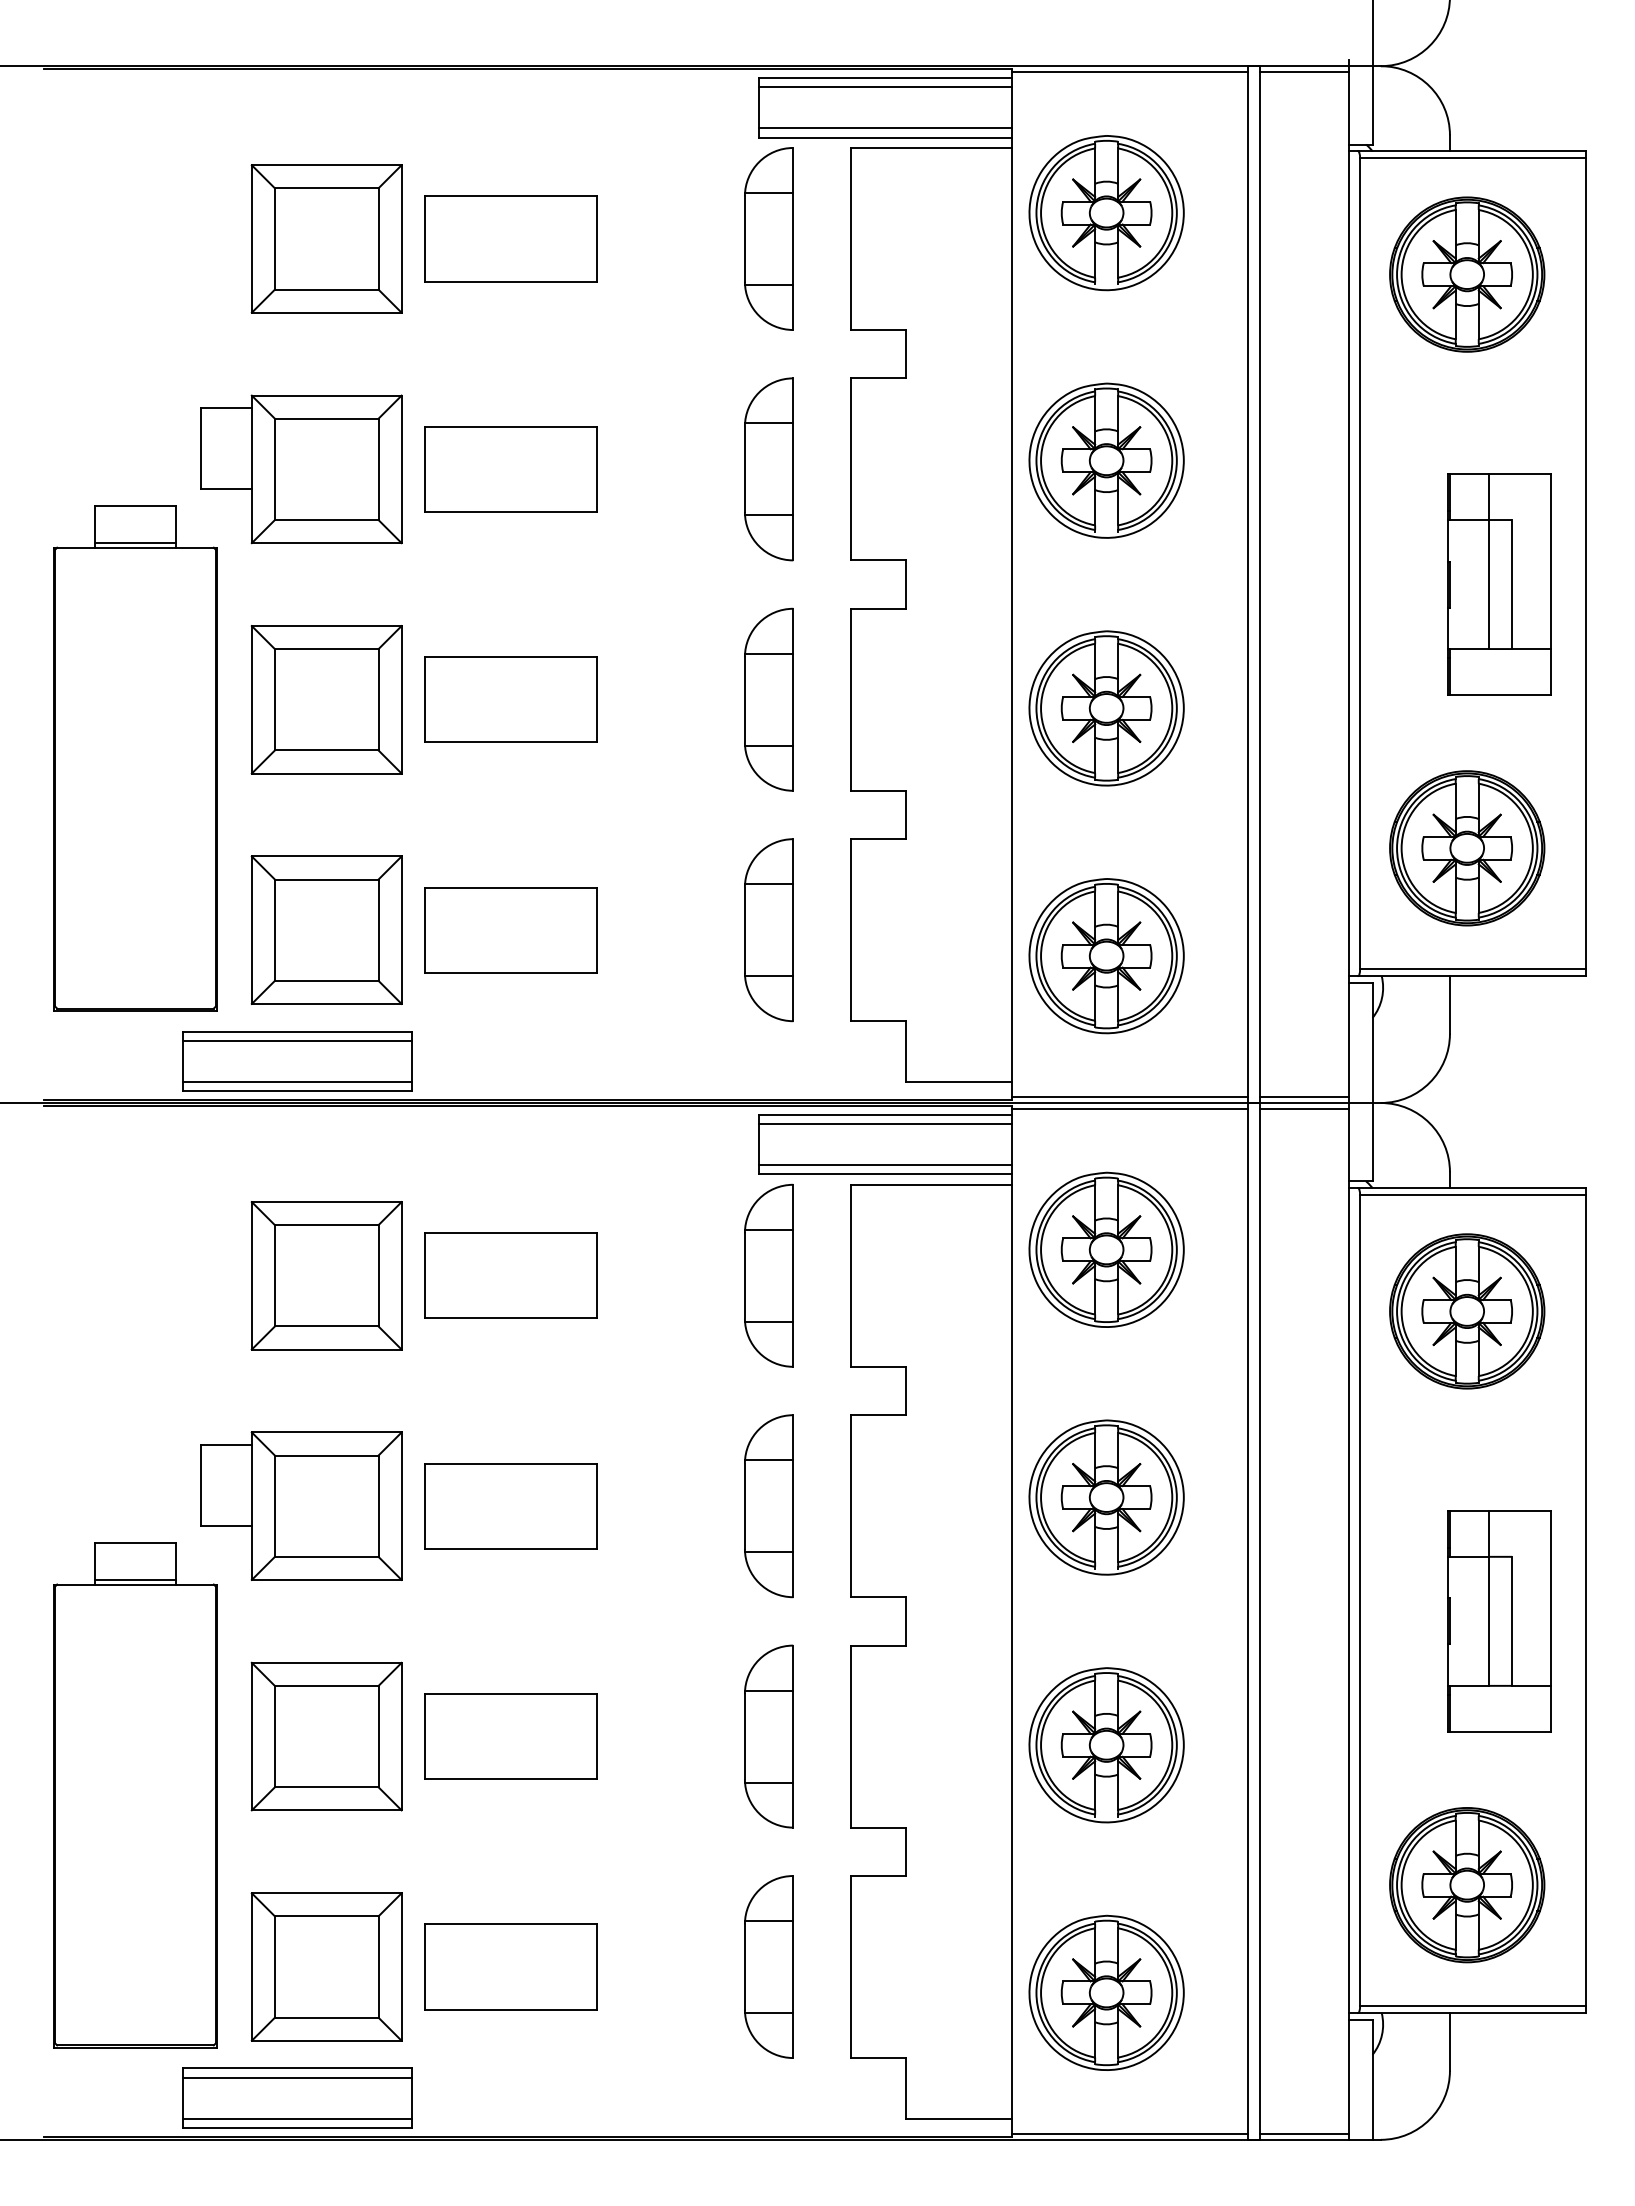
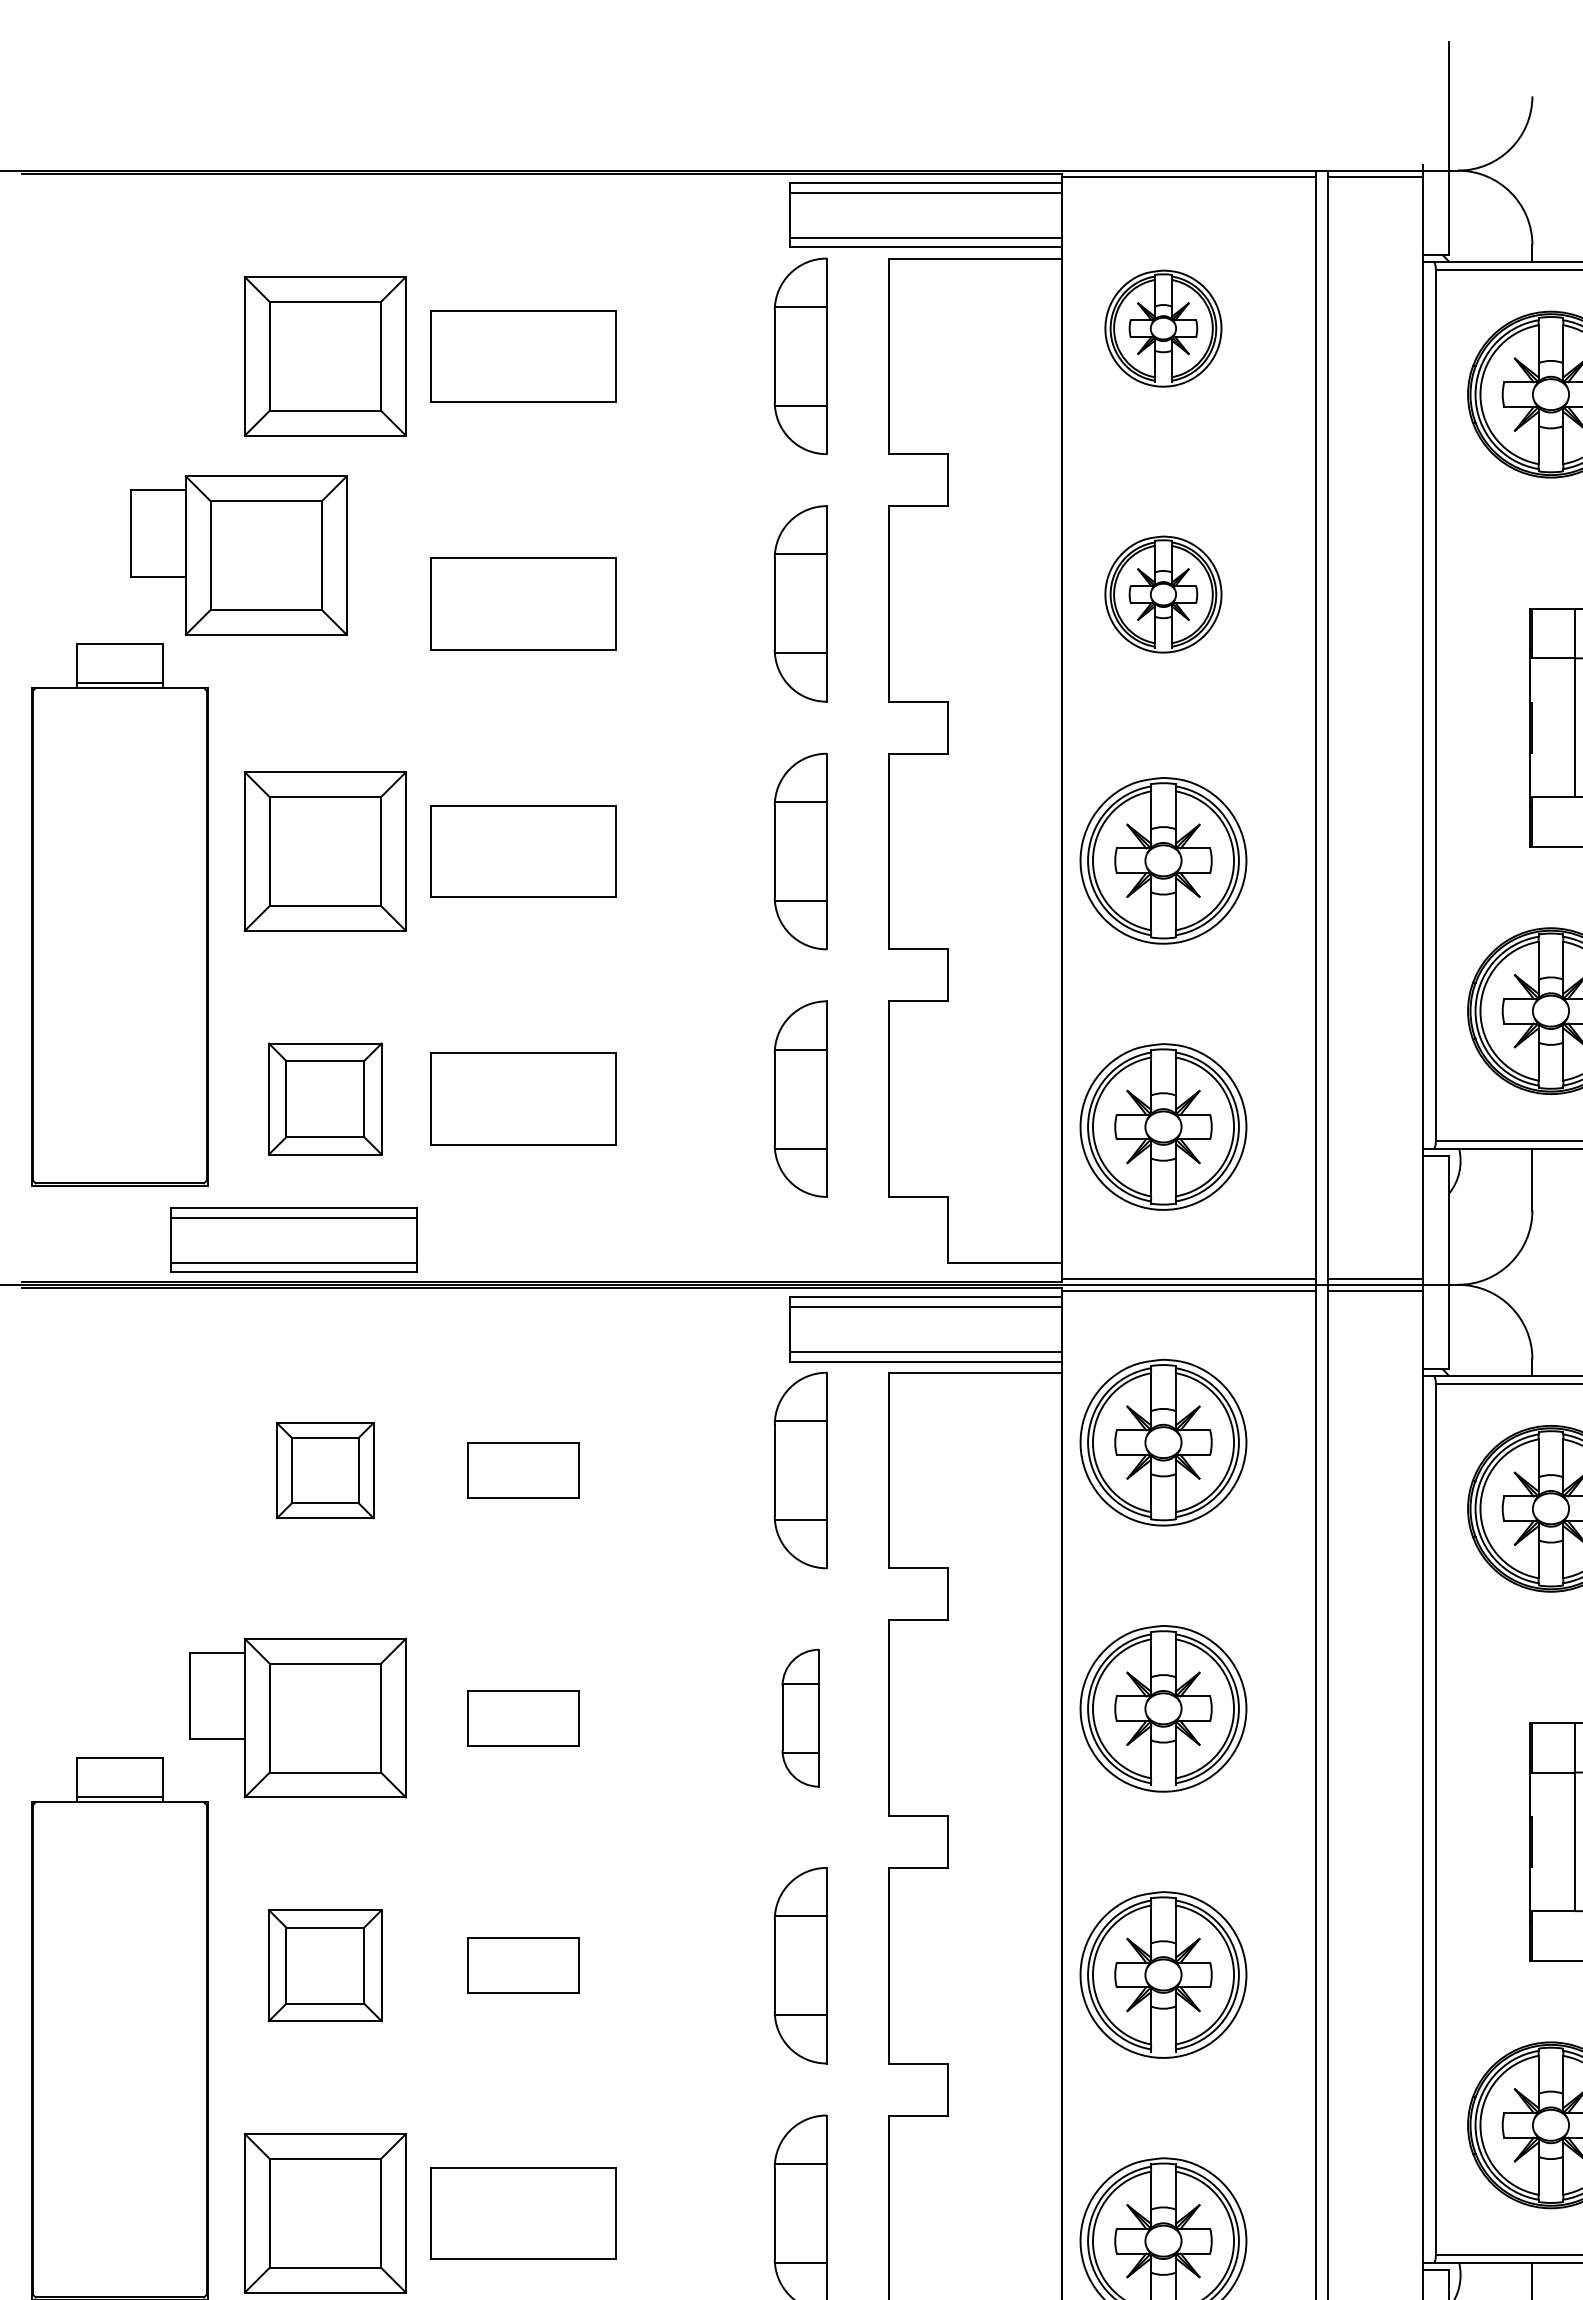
part: (1106, 213) -> (1163, 328), size x0.7
part: (1106, 460) -> (1163, 594), size x0.7
part: (301, 469) -> (239, 555), moved
part: (326, 929) -> (325, 1098), size x0.7
part: (326, 1275) -> (325, 1470), size x0.6
part: (510, 1275) -> (522, 1470), size x0.6
part: (510, 1506) -> (522, 1718), size x0.6
part: (768, 1506) -> (800, 1718), size x0.7
part: (326, 1736) -> (325, 1965), size x0.7
part: (510, 1736) -> (522, 1965), size x0.6

